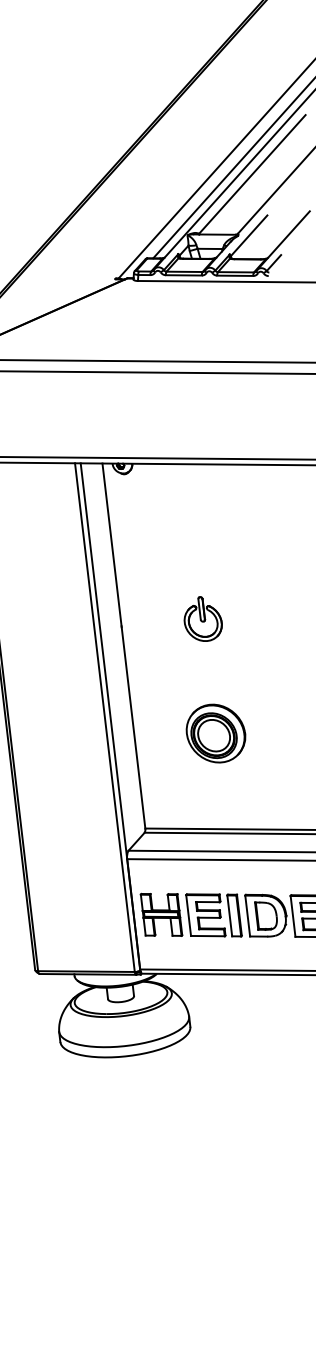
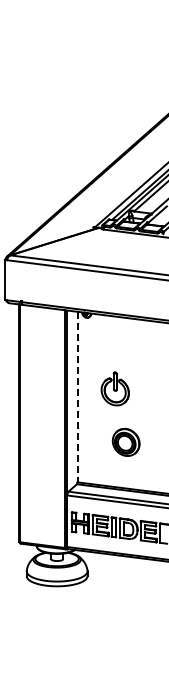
part: (203, 618) -> (115, 388), size x1.6
line: (124, 646) -> (77, 397), solid -> dashed
part: (214, 733) -> (125, 442), moved

